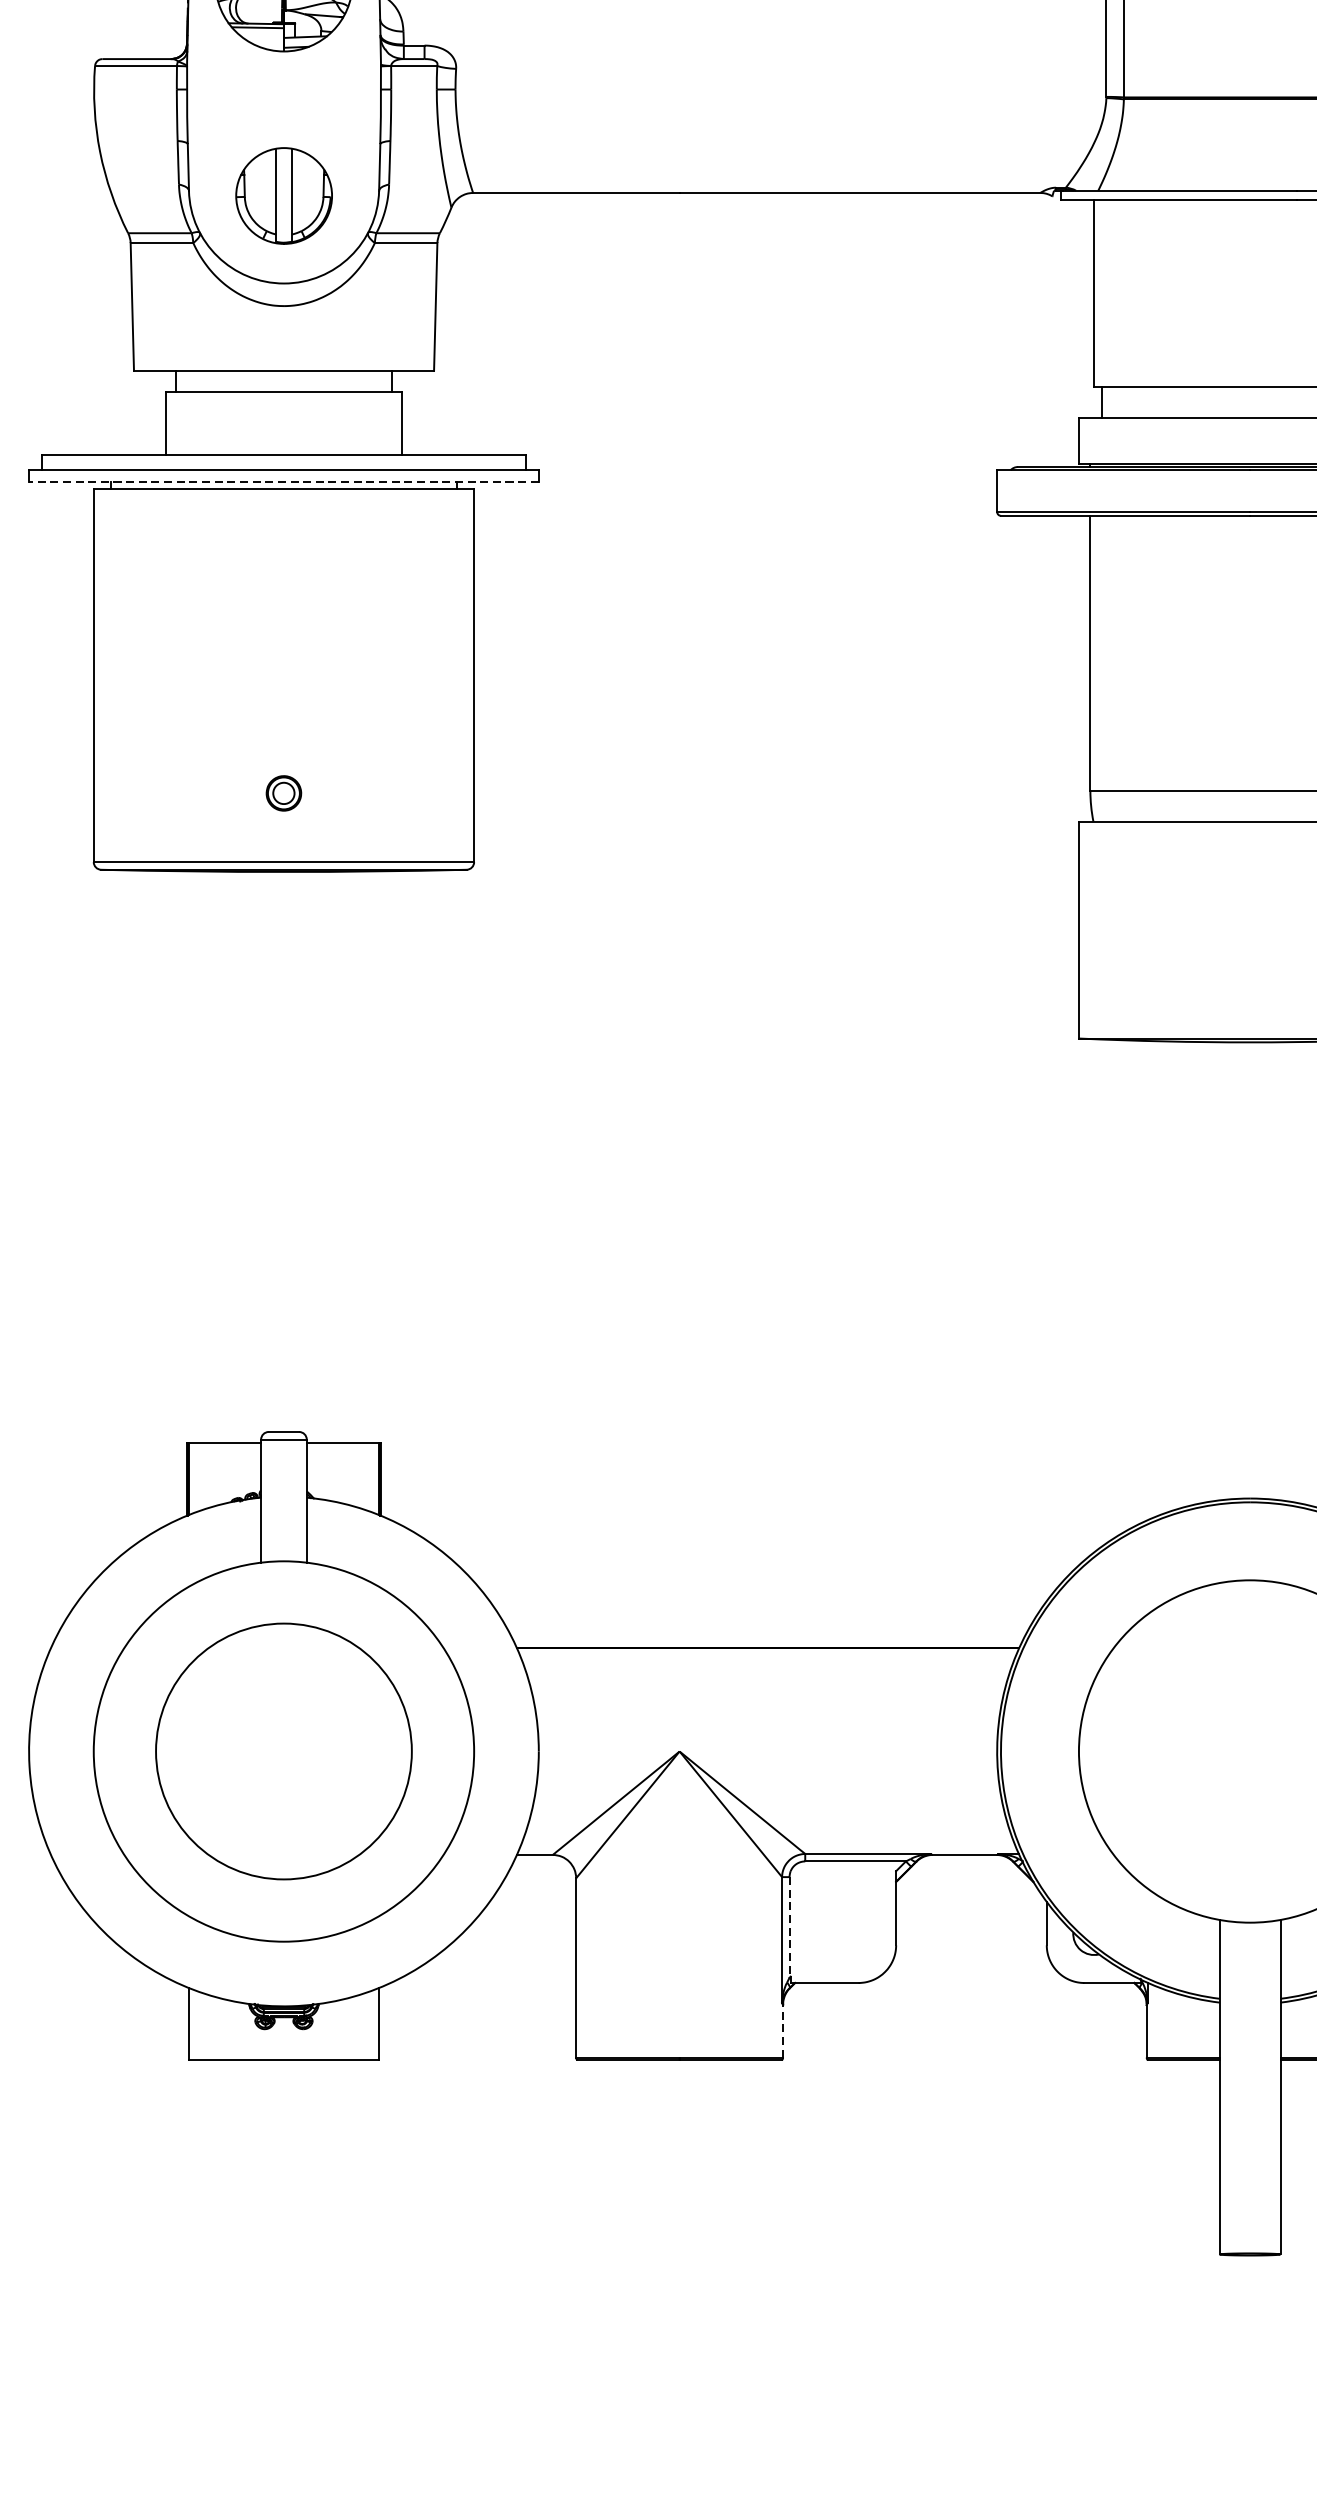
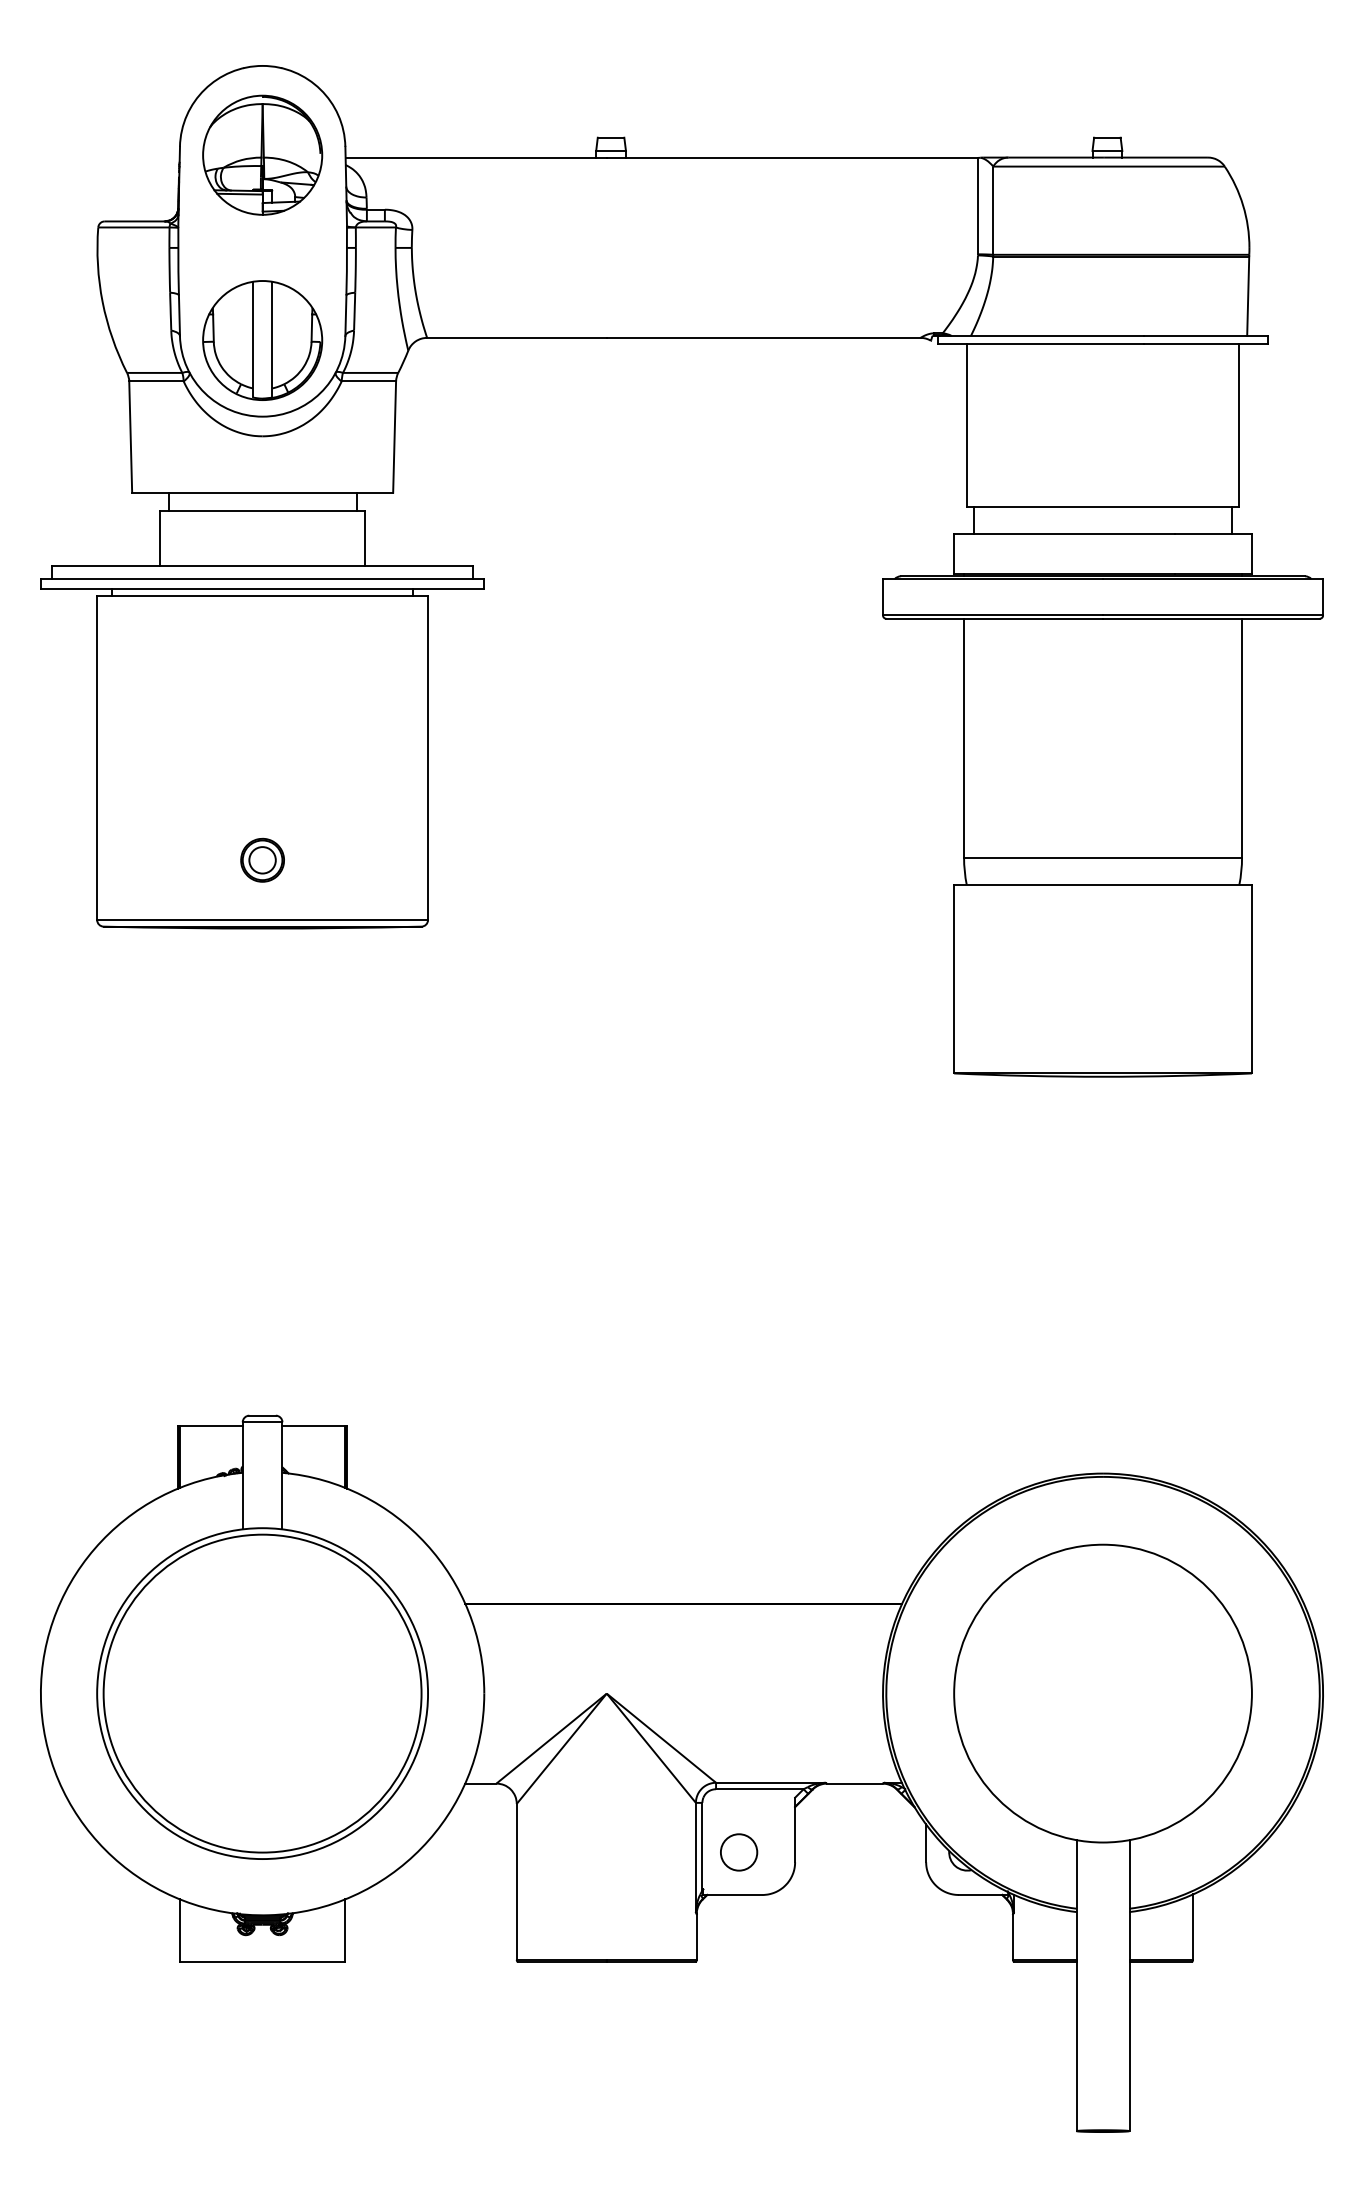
part: (283, 195) -> (262, 340), size x1.43
line: (283, 482) -> (262, 589), dashed -> solid
part: (283, 792) -> (262, 859), size x1.43
circle: (283, 1751) -> (262, 1693), size x1.43
line: (789, 1927) -> (702, 1846), dashed -> solid
circle: (832, 1934) -> (739, 1852), added
line: (782, 2030) -> (696, 1936), dashed -> solid

